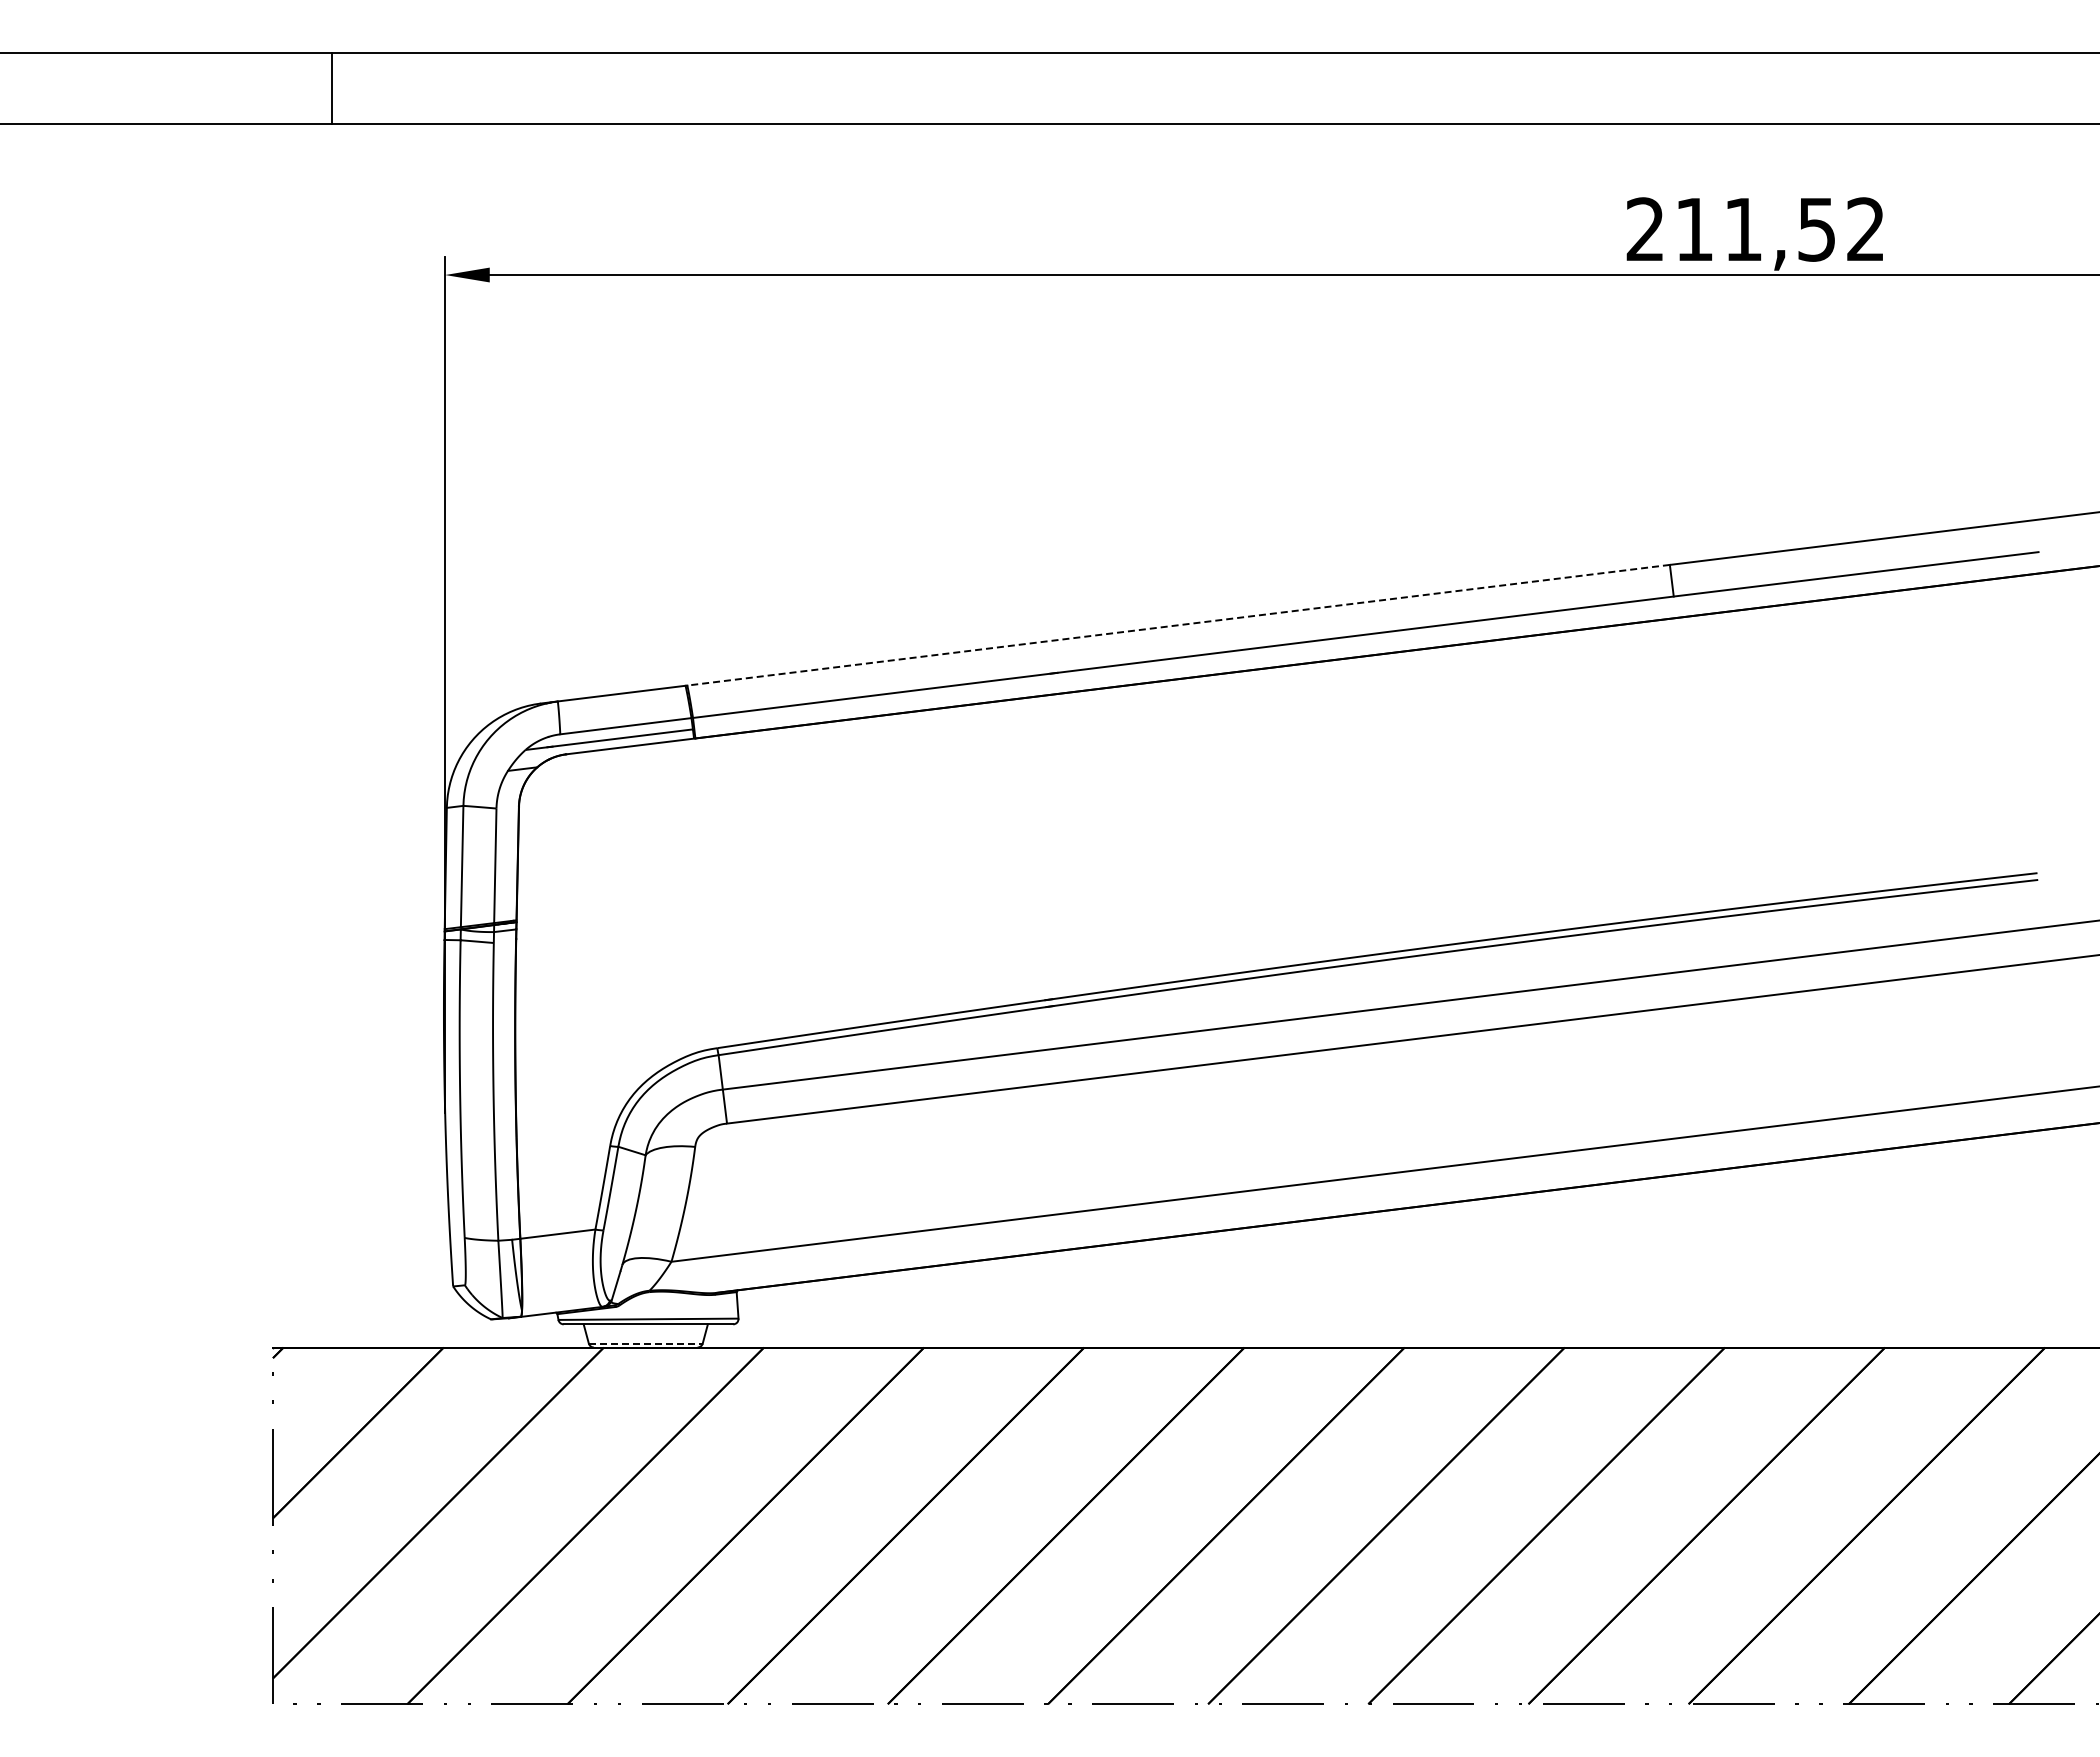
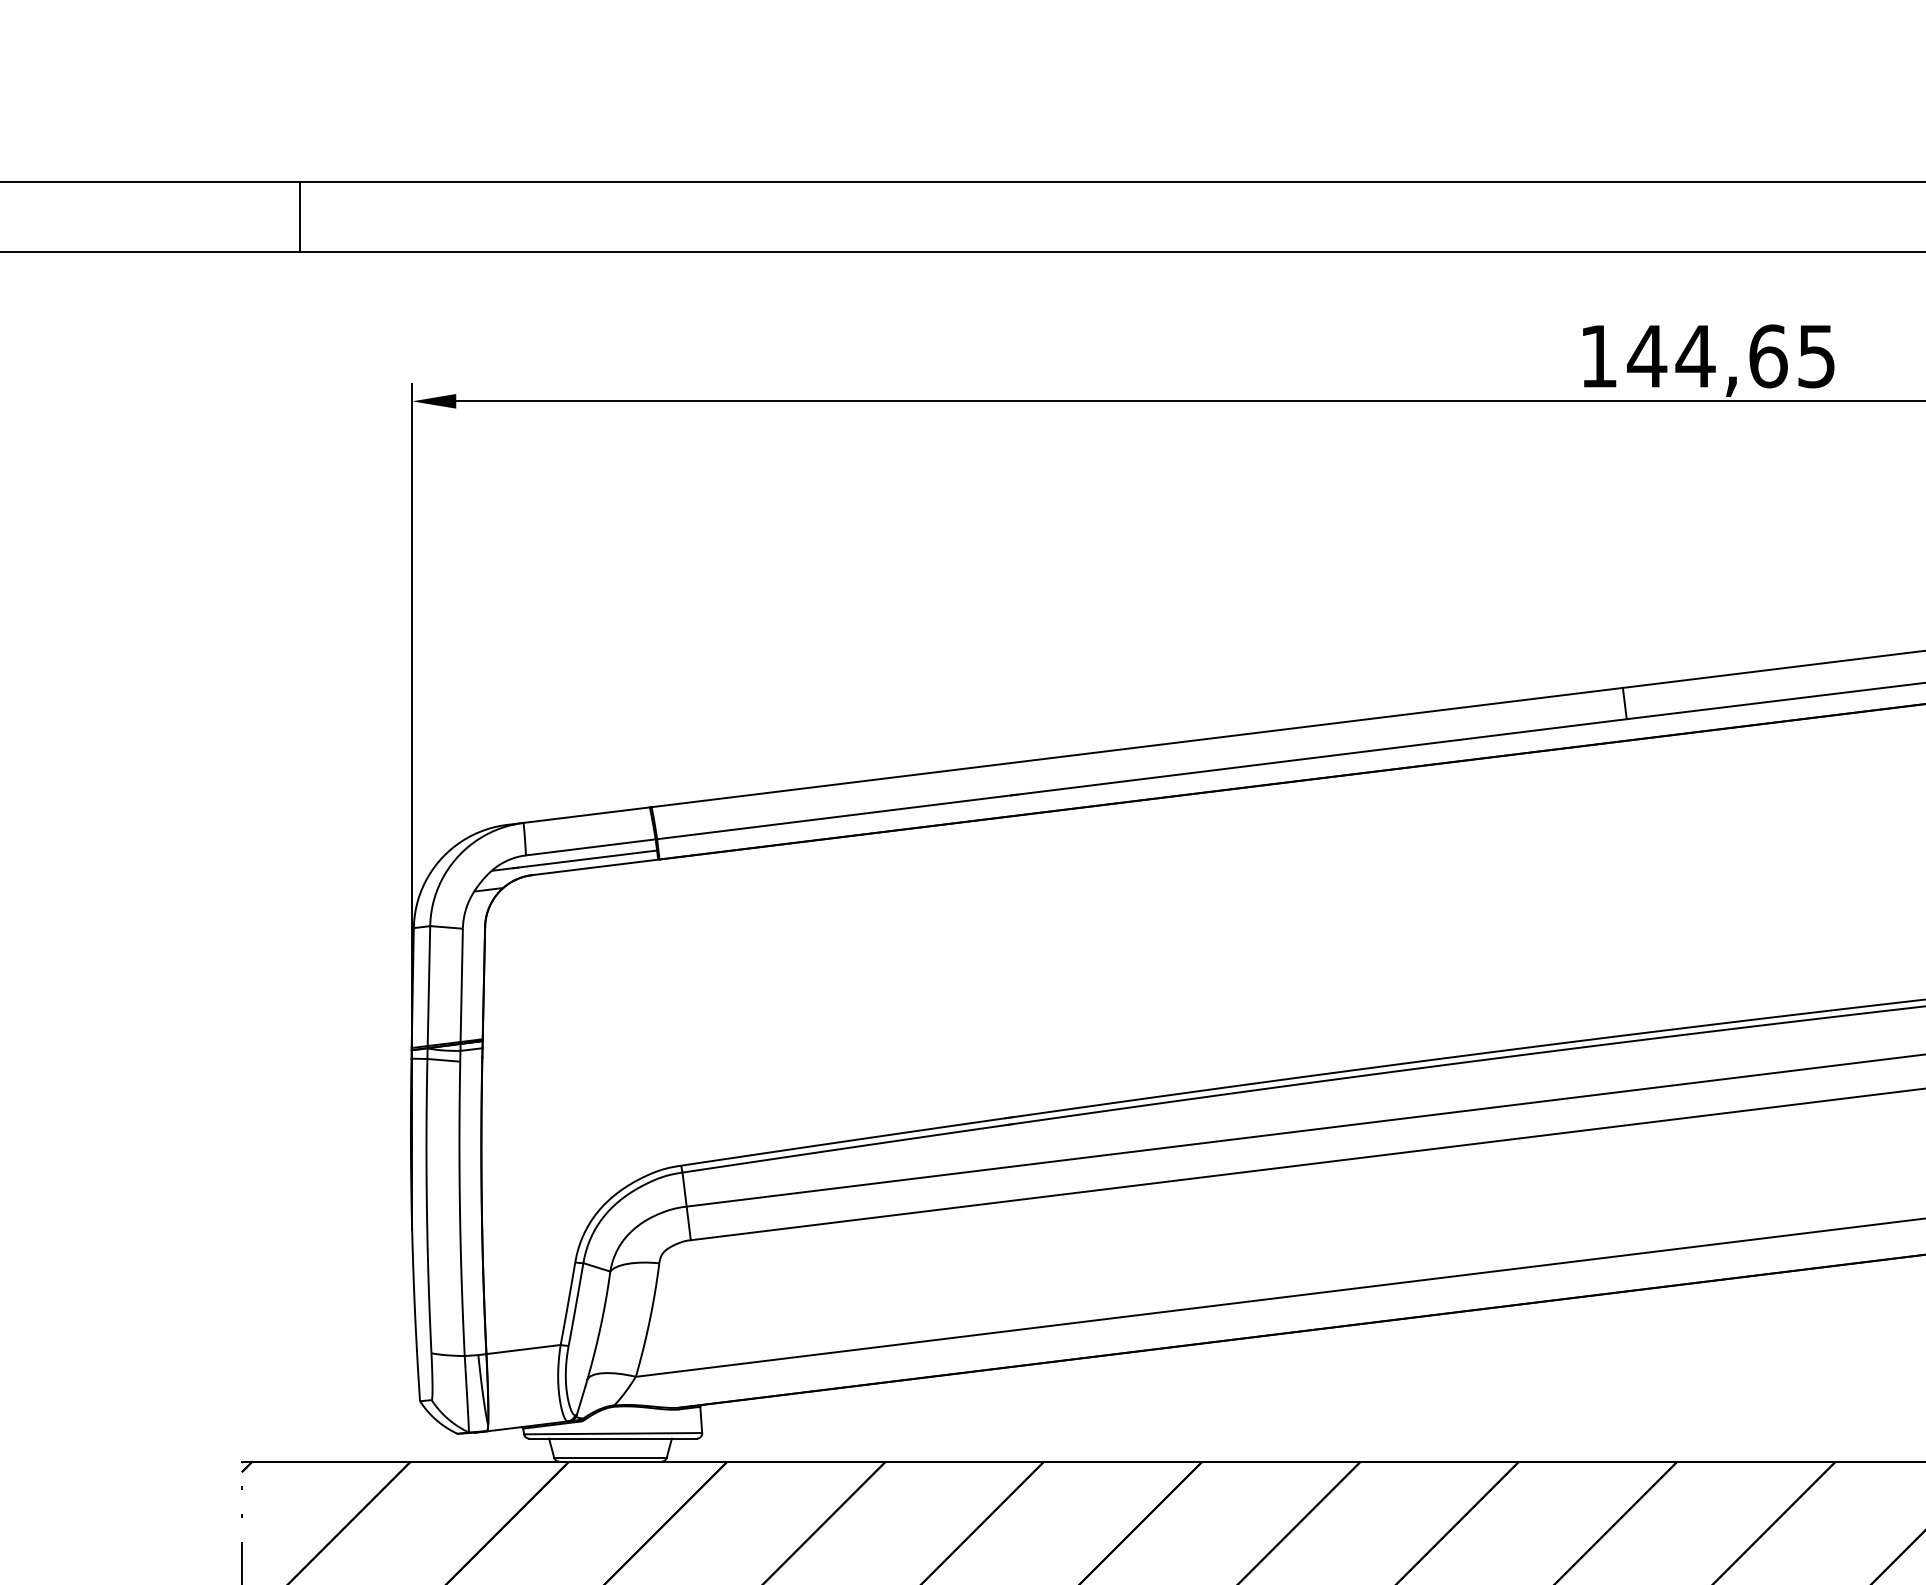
text: (1754, 229) -> (1706, 356), 211,52 -> 144,65
line: (1178, 625) -> (1137, 747), dashed -> solid
line: (645, 1343) -> (610, 1457), dashed -> solid

